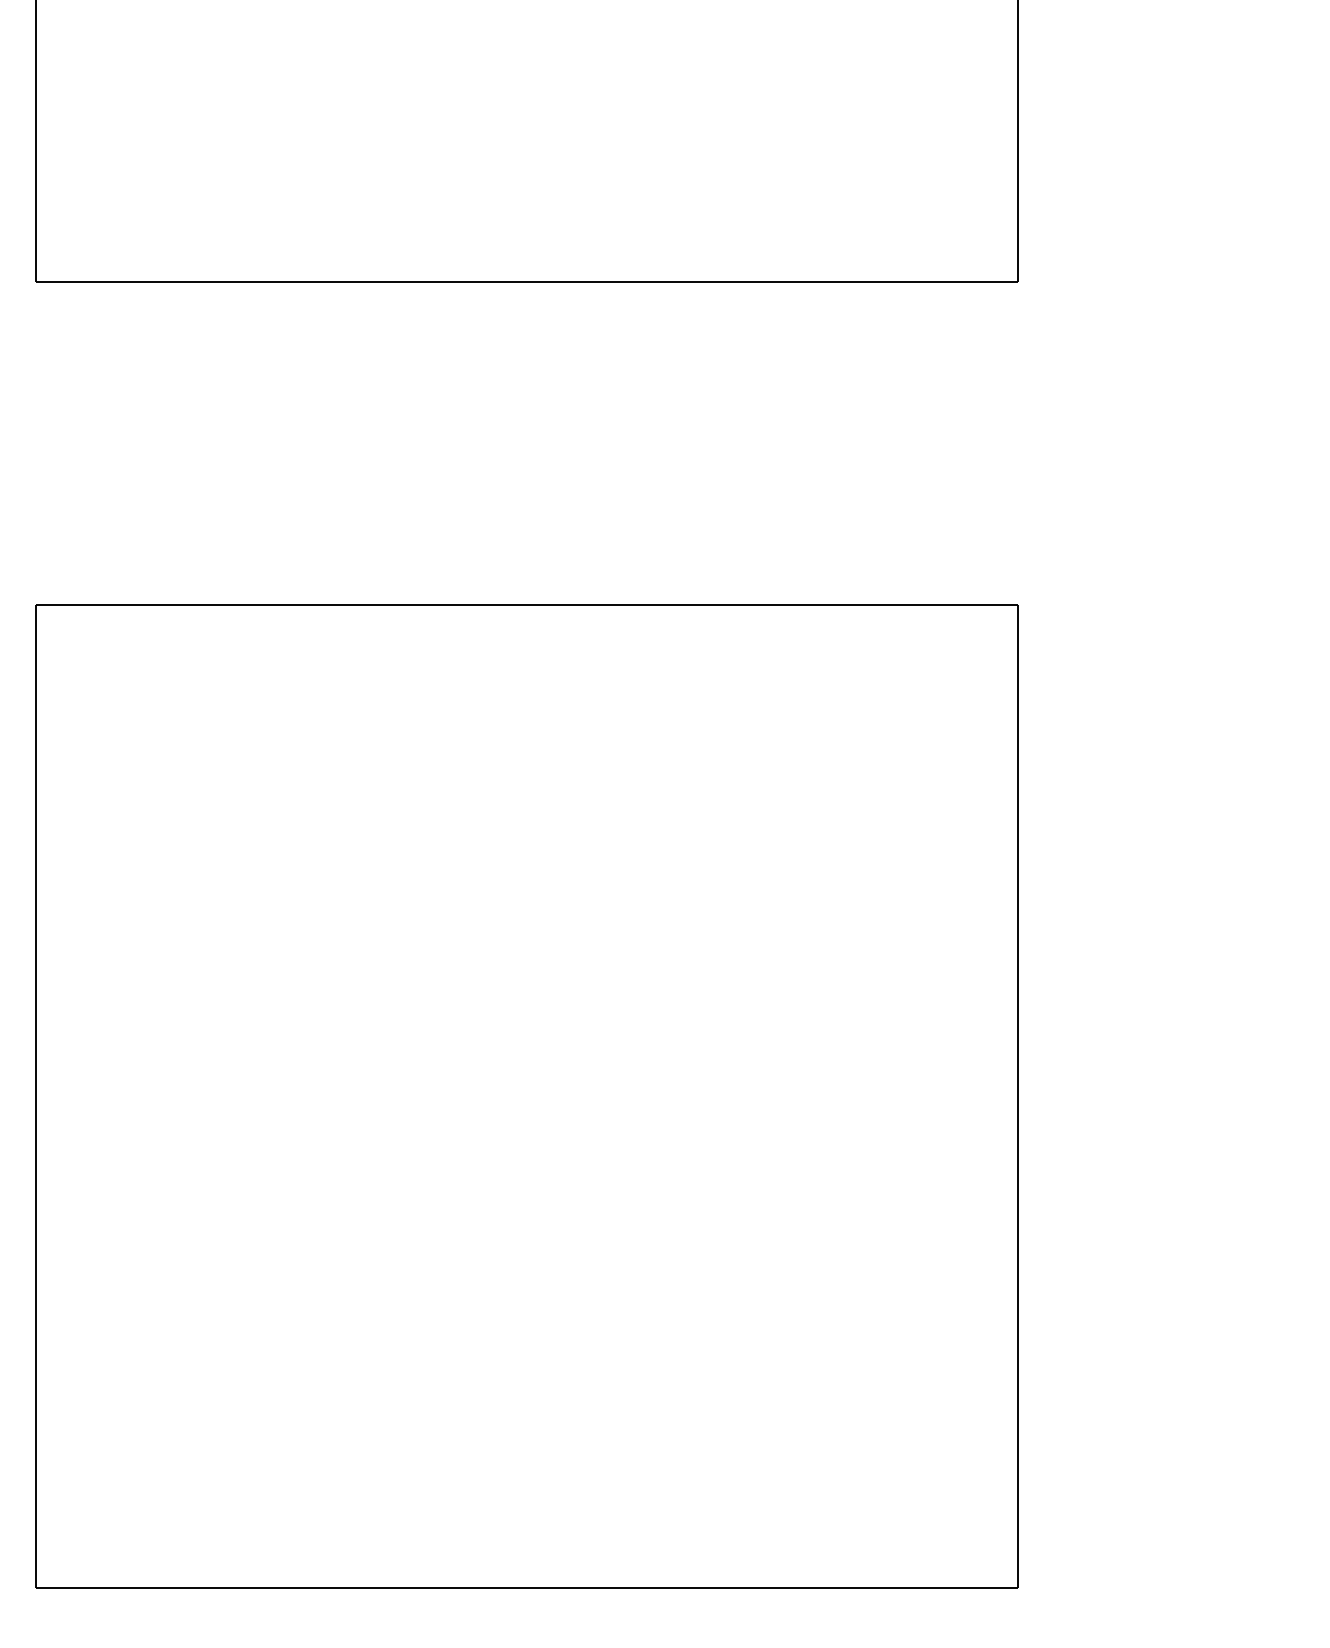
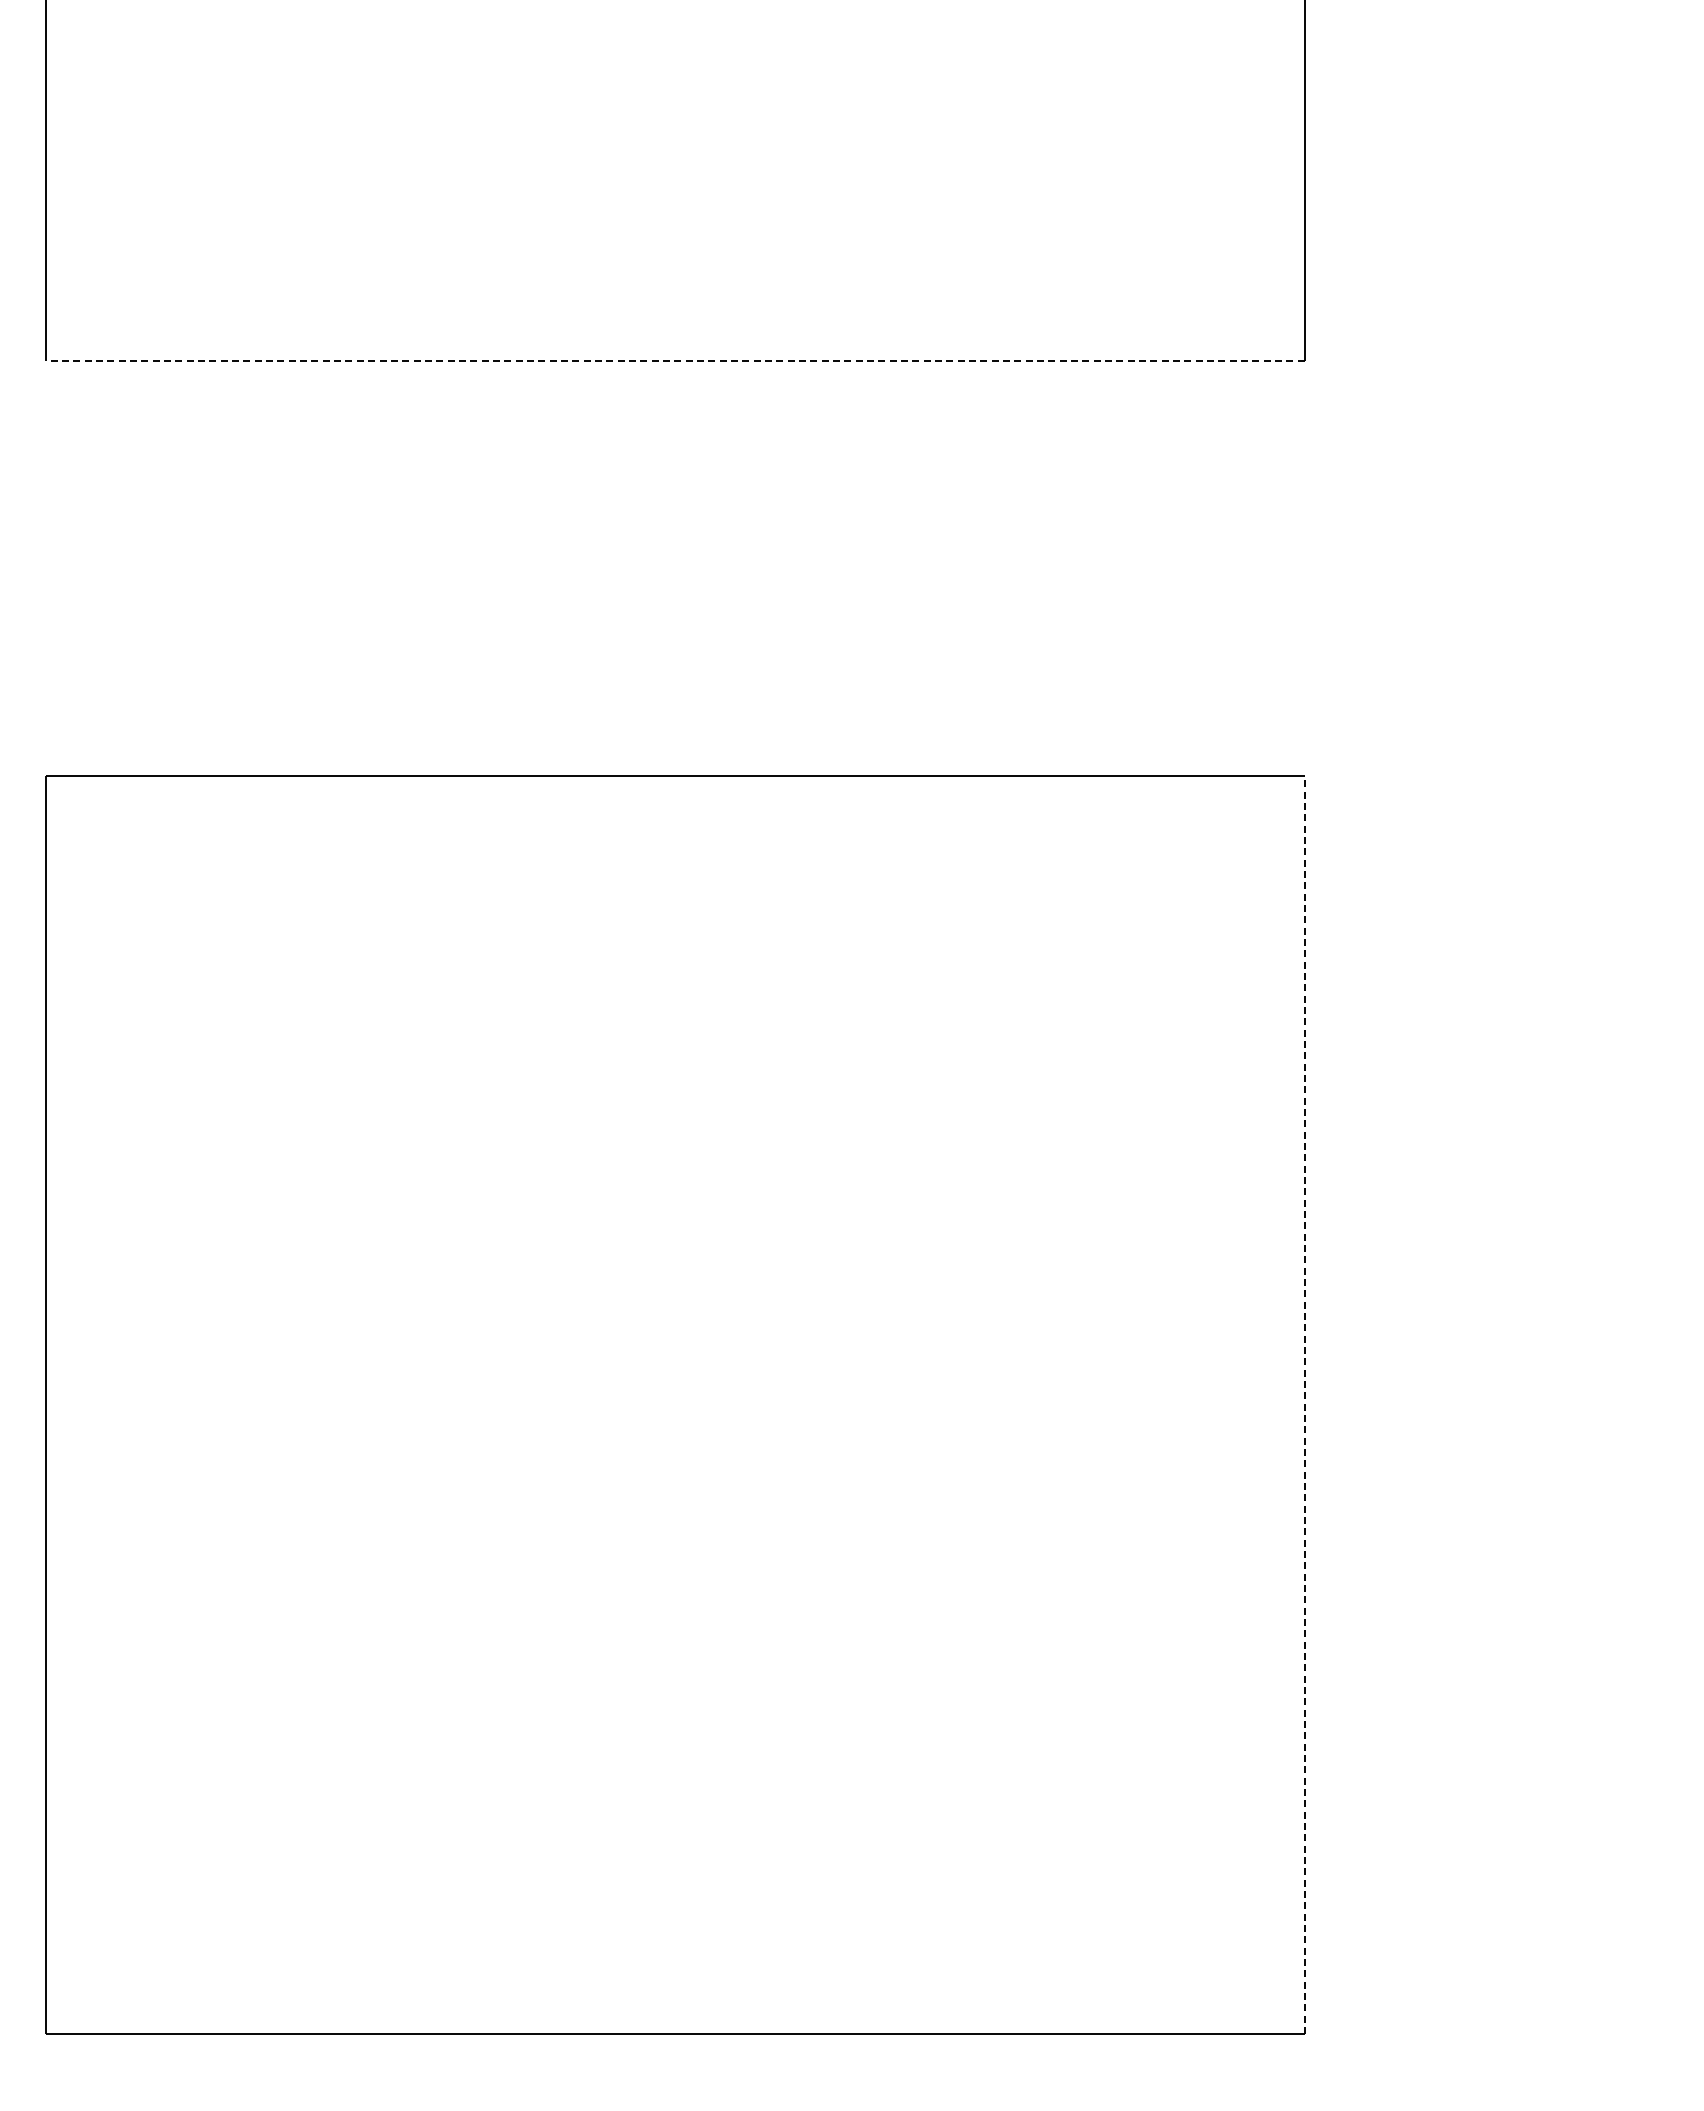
line: (526, 282) -> (674, 361), solid -> dashed
line: (1018, 1096) -> (1304, 1404), solid -> dashed

